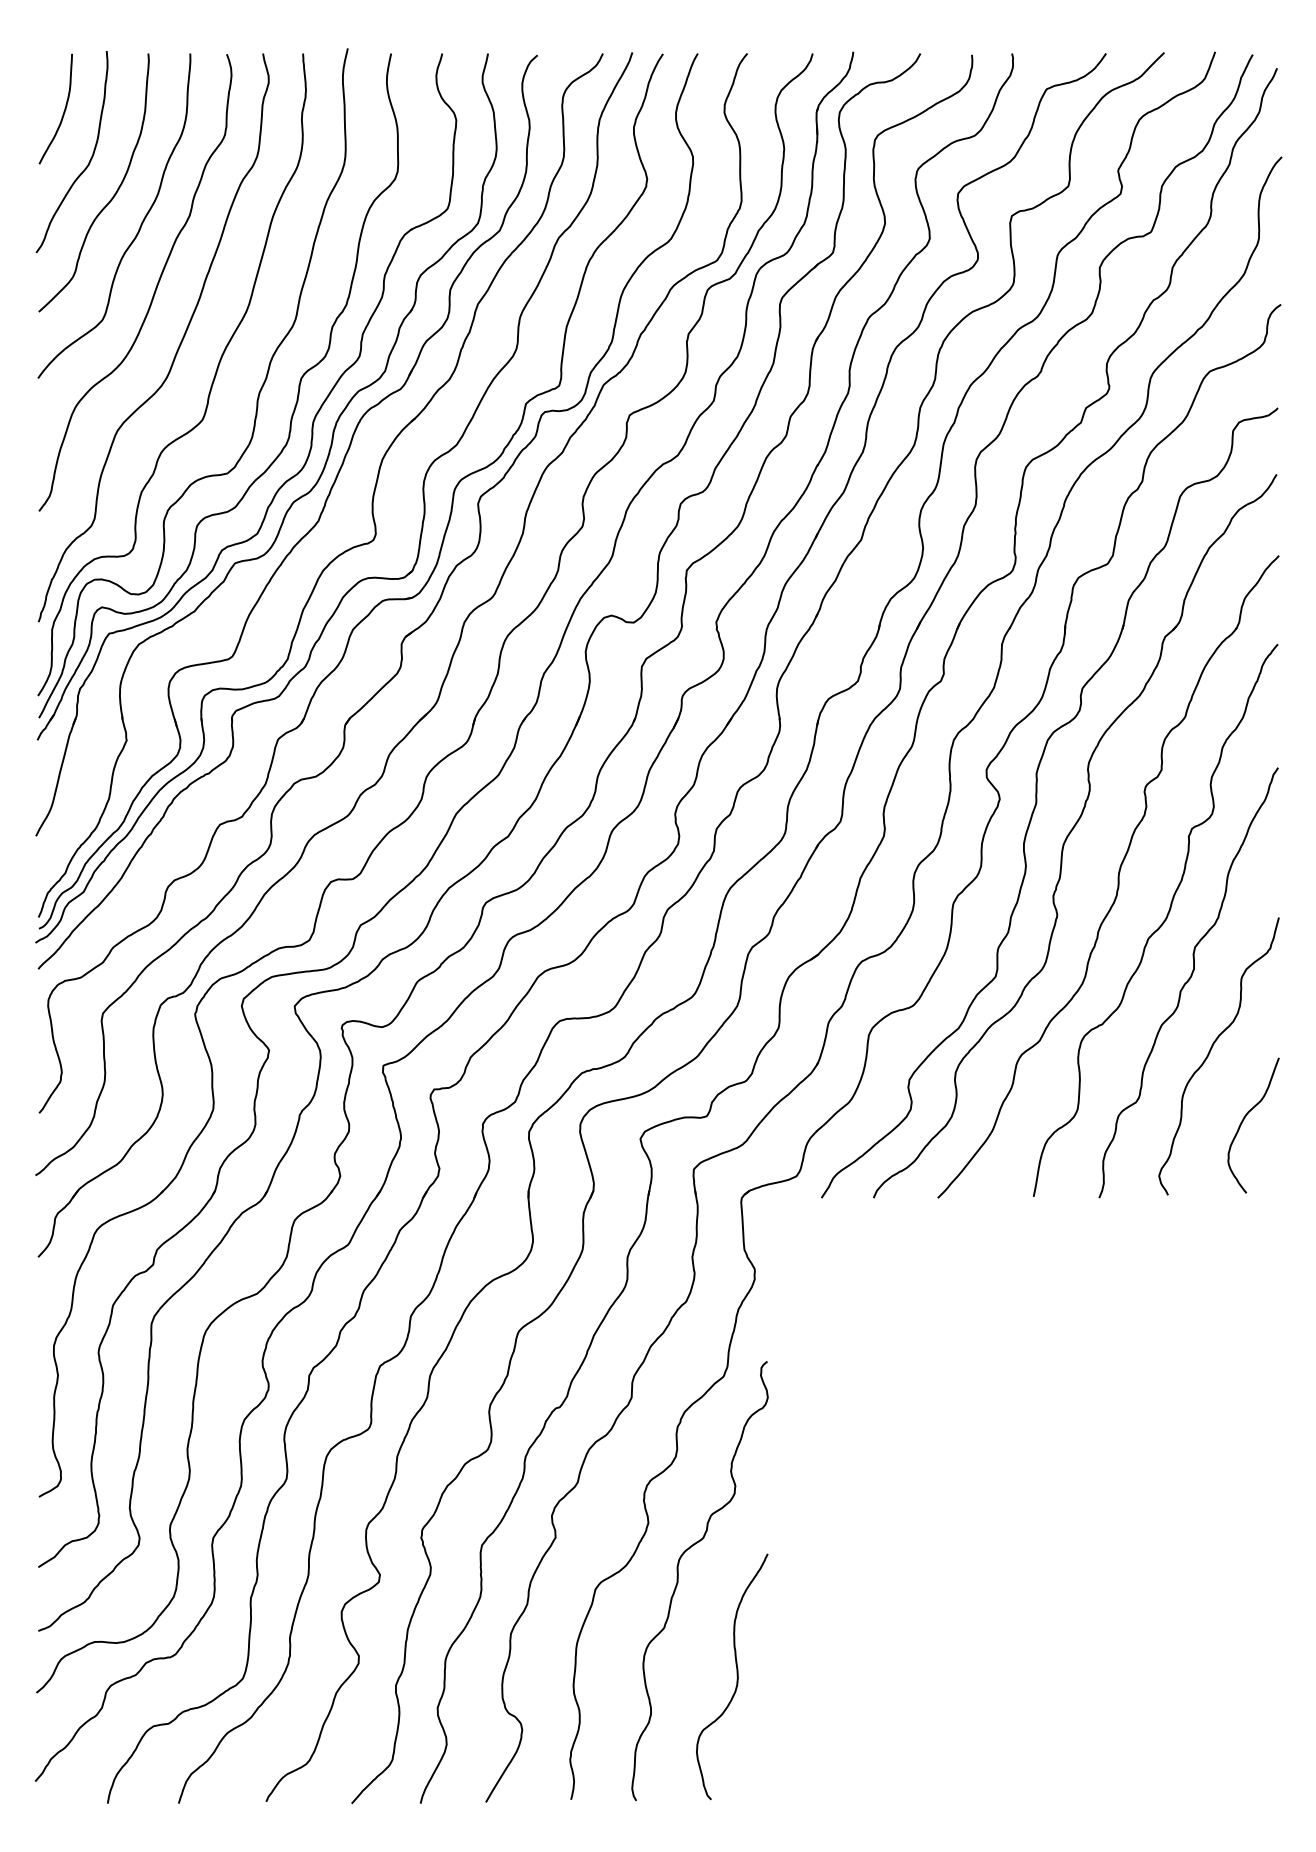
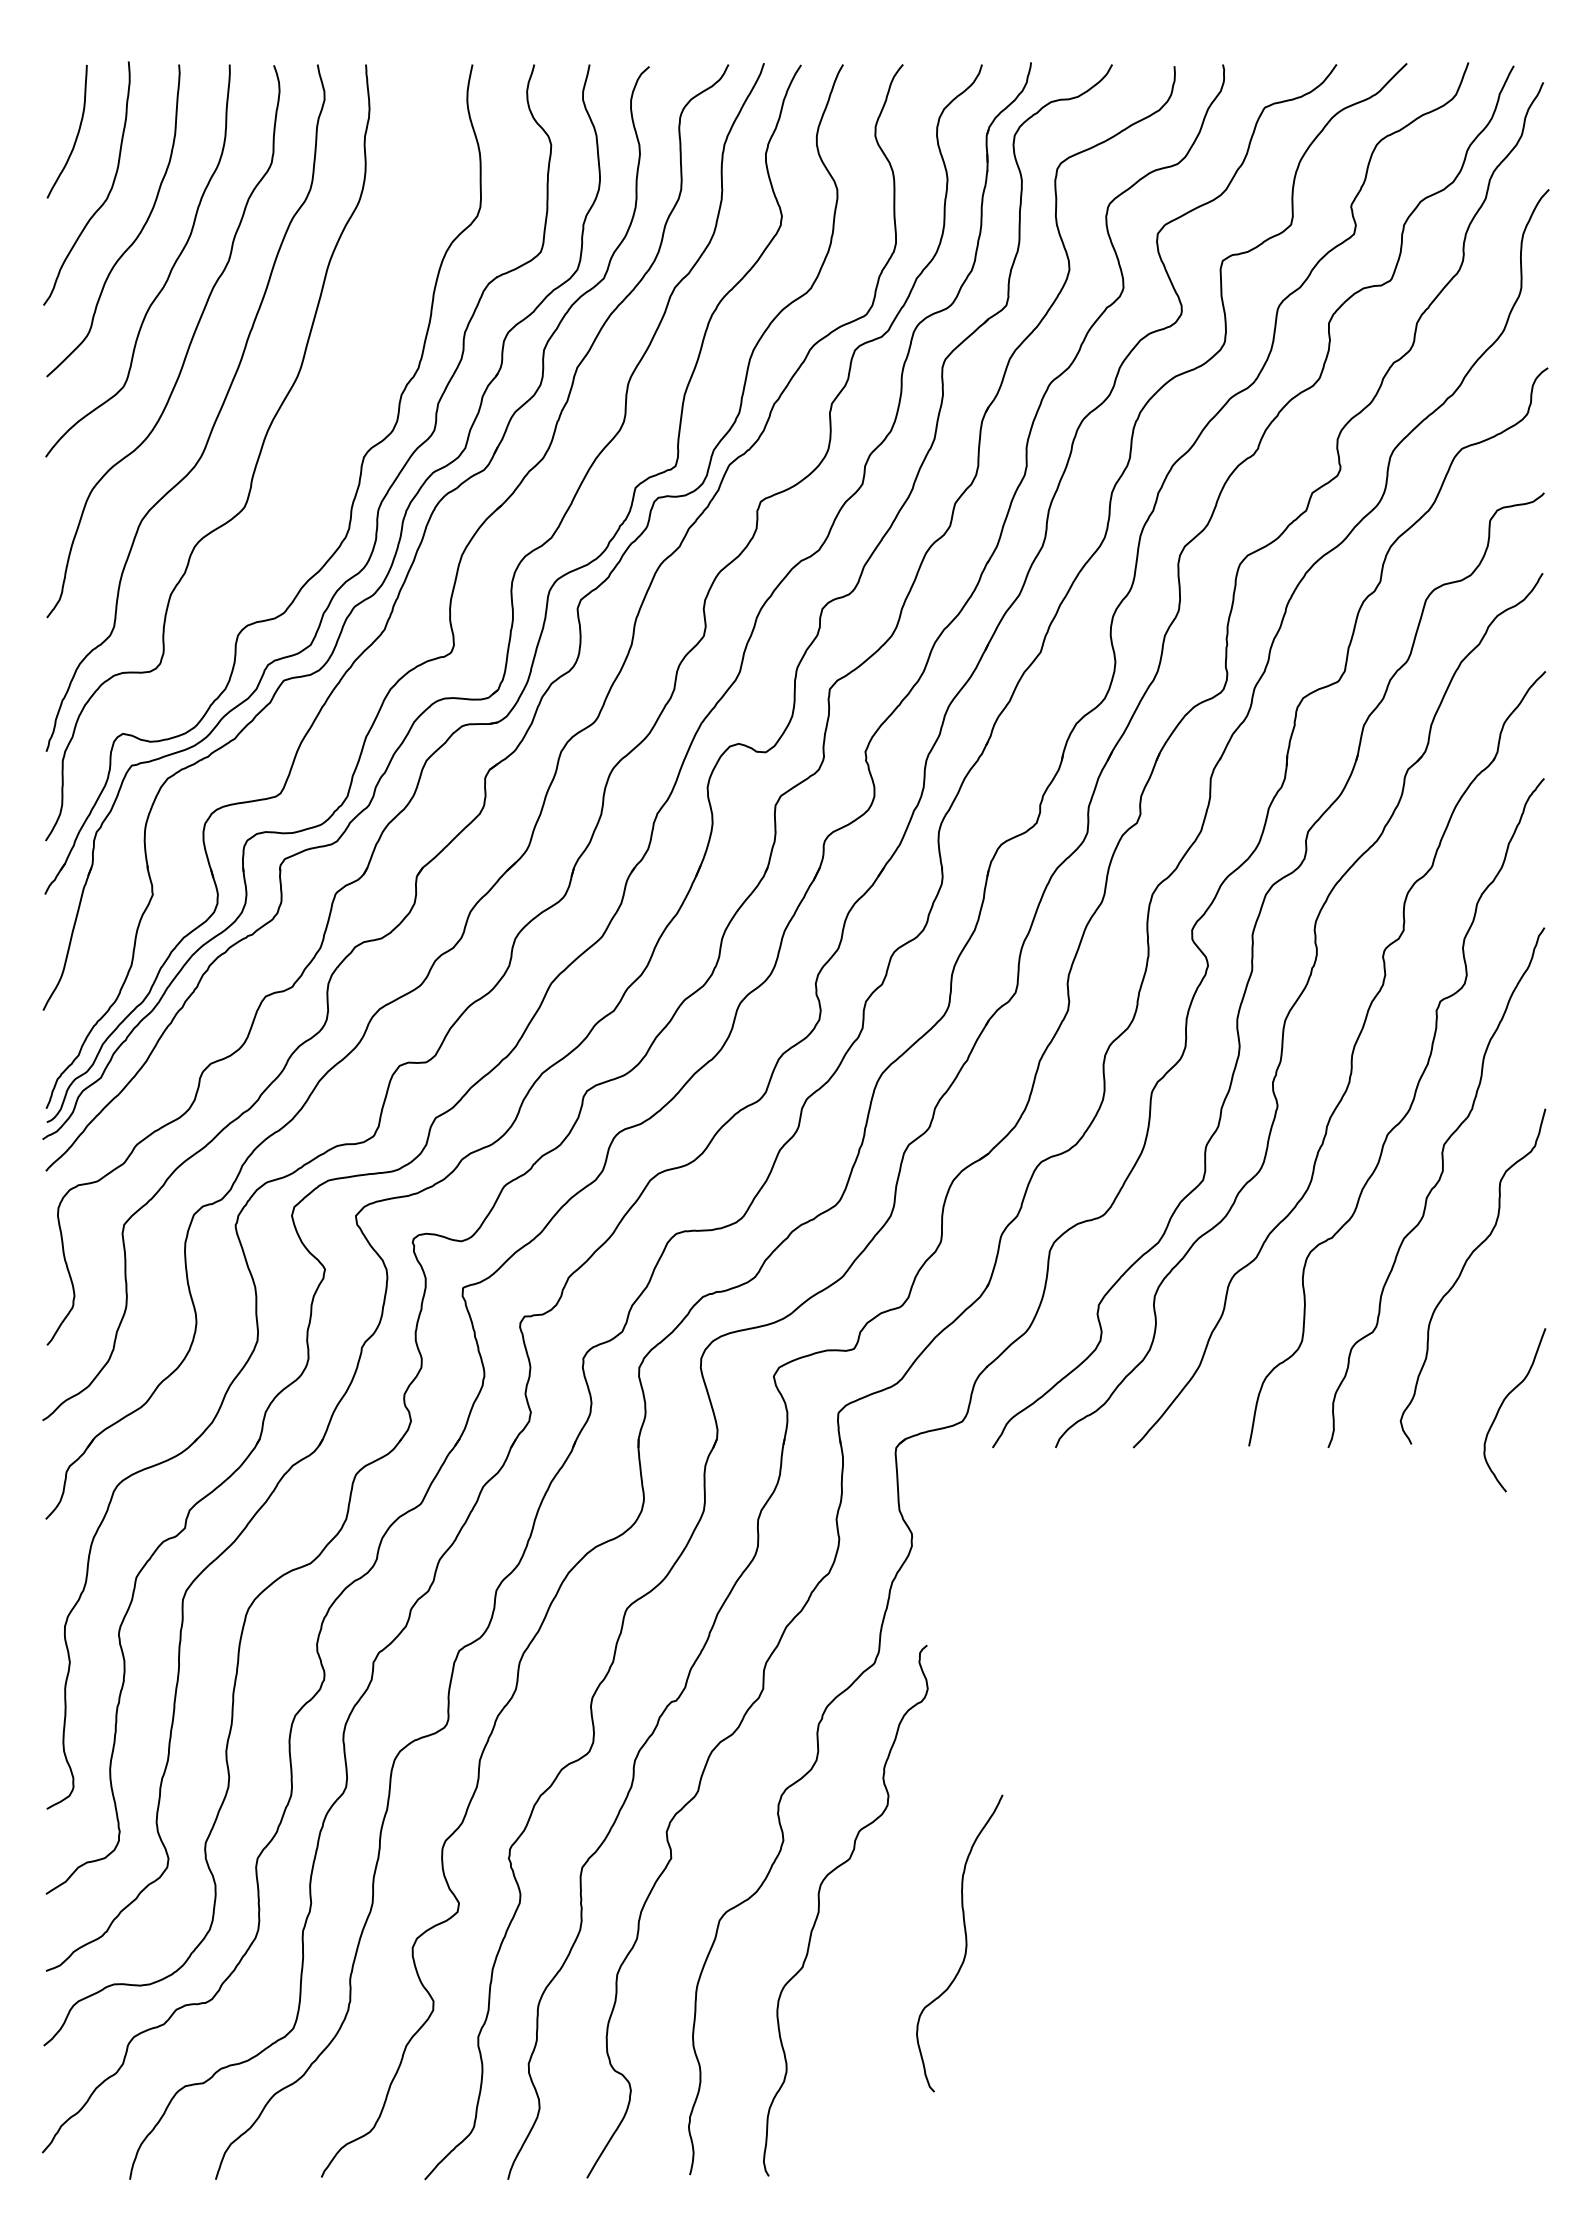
curve: (257, 398) -> (310, 481), removed
curve: (1243, 1121) -> (1502, 1405), moved
curve: (737, 1676) -> (965, 1943), moved

